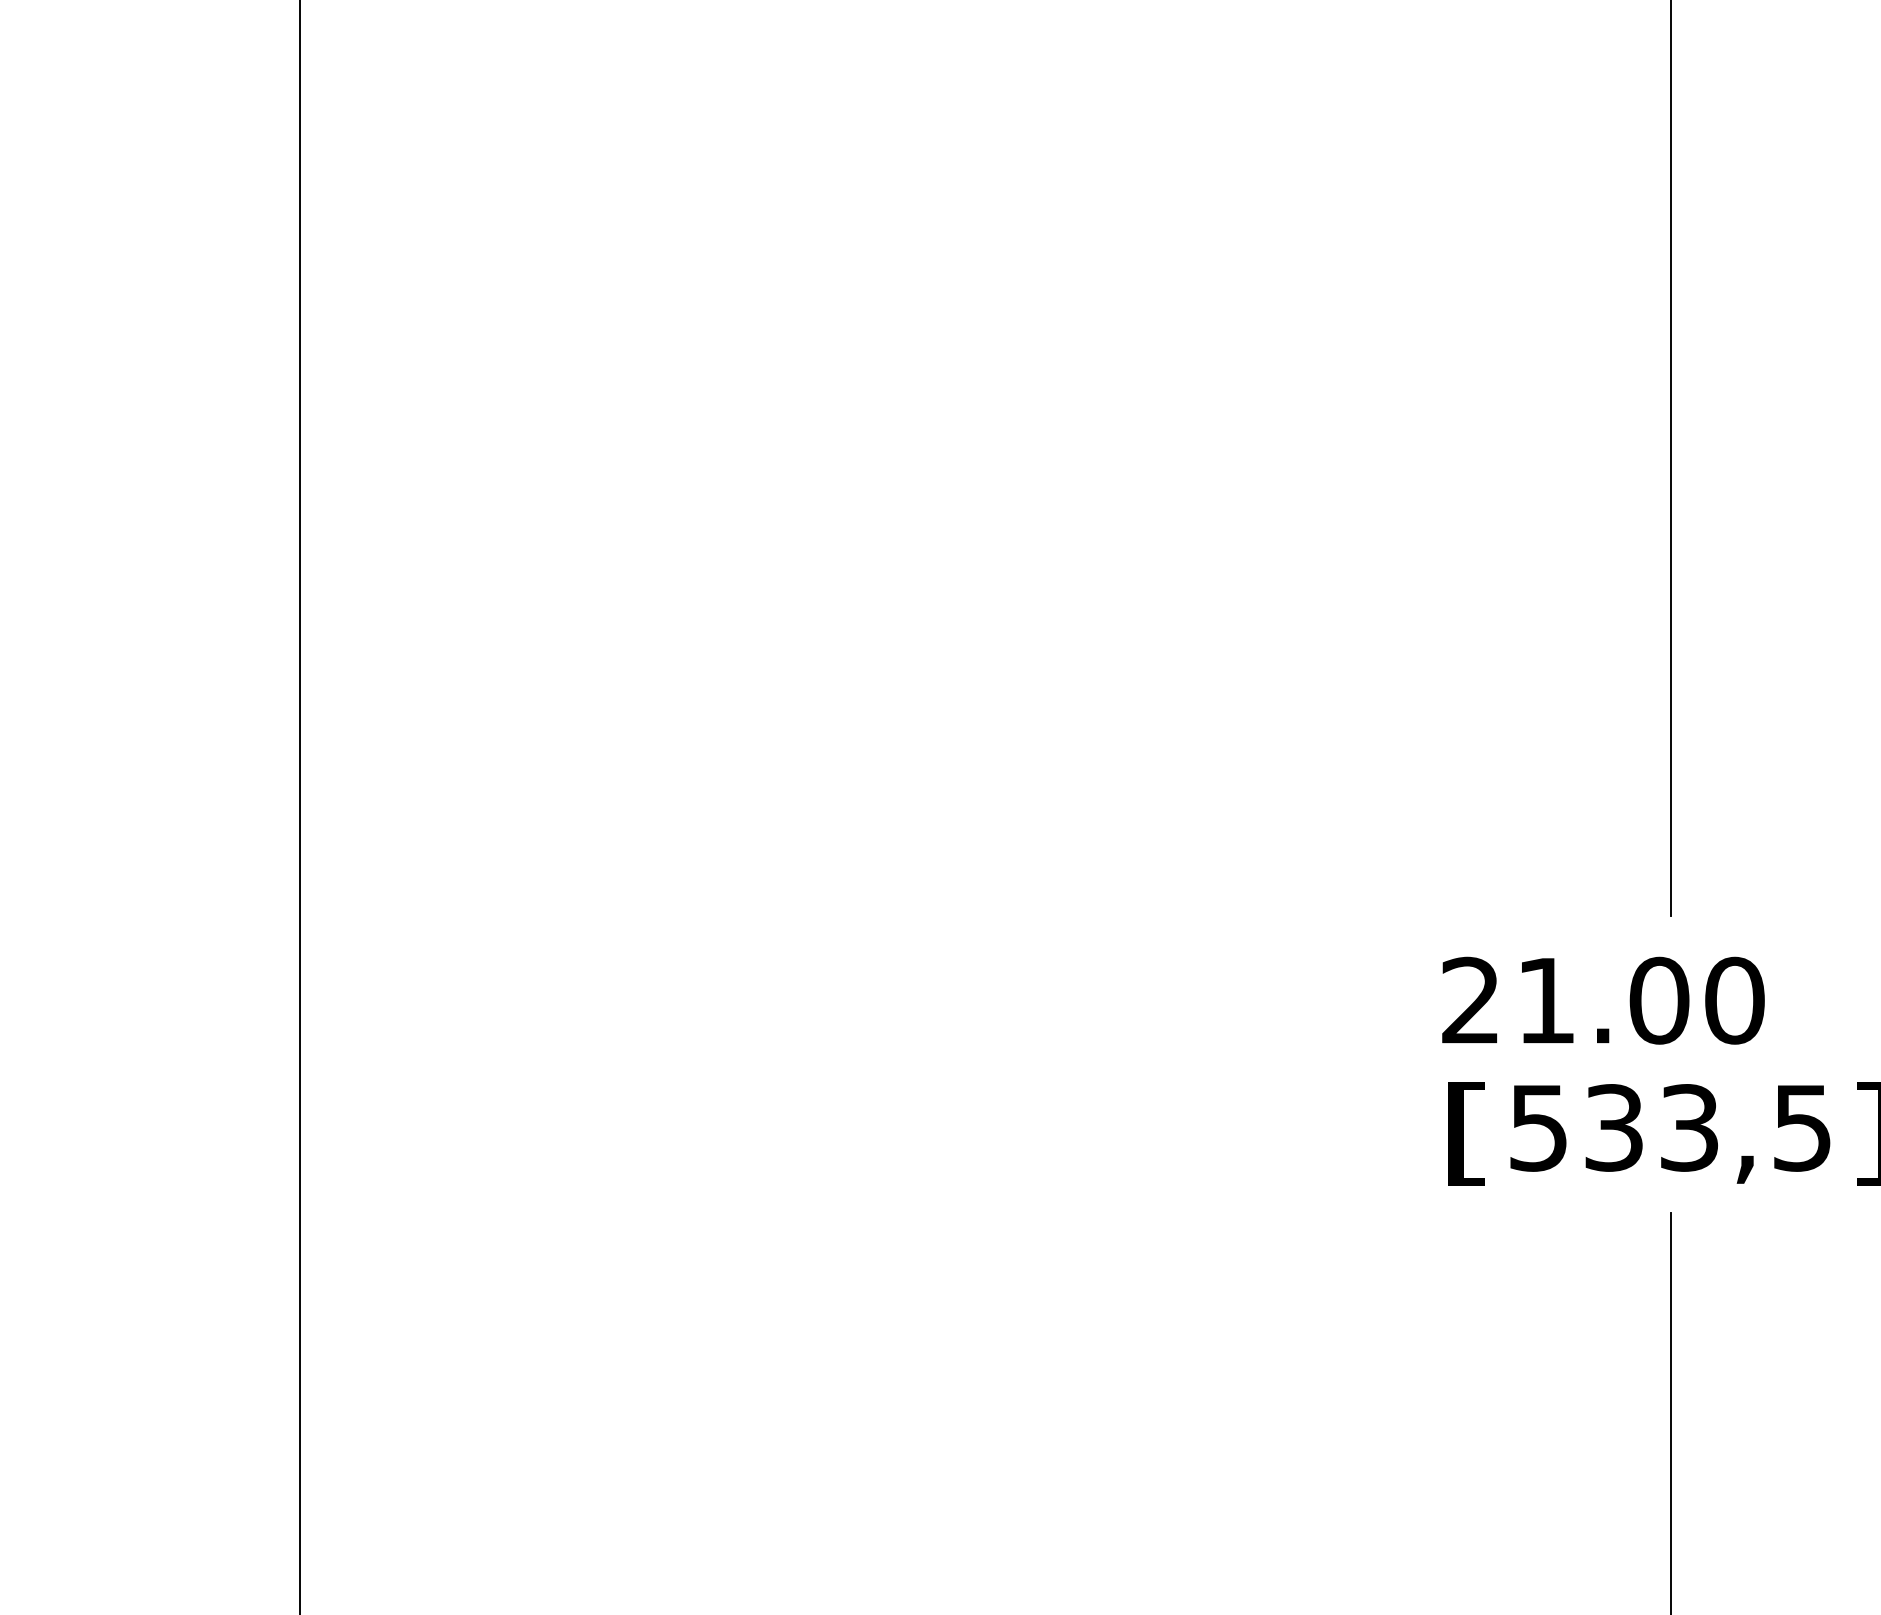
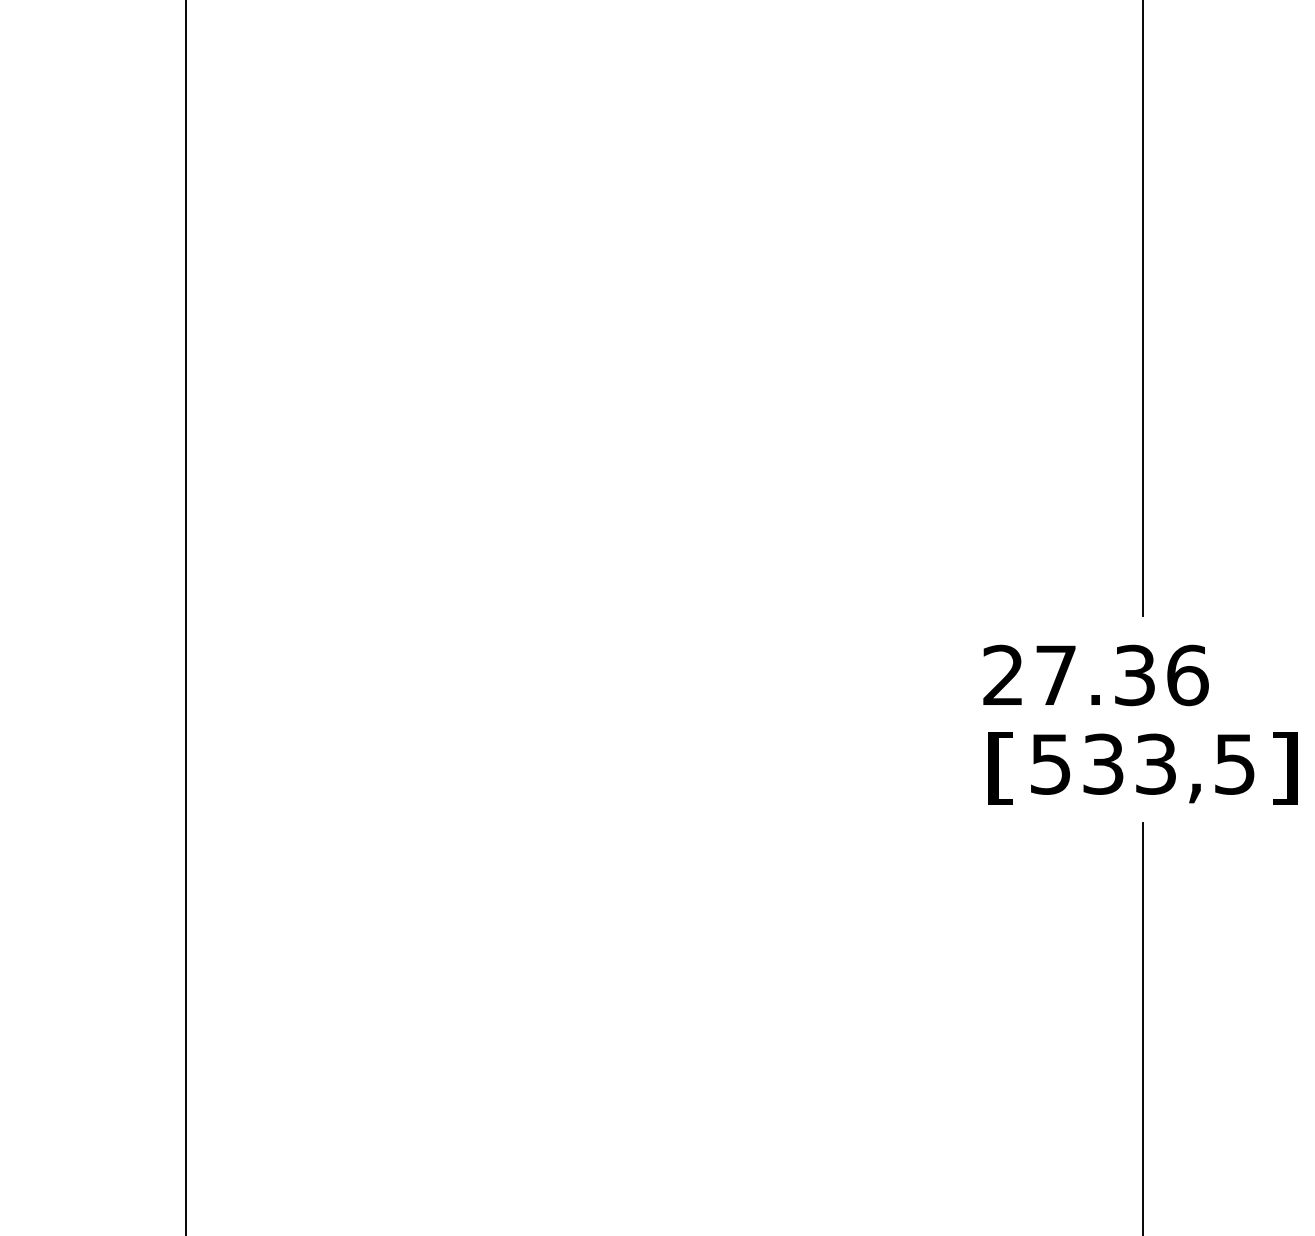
text: (1641, 1000) -> (1122, 675), 21.00 -> 27.36

